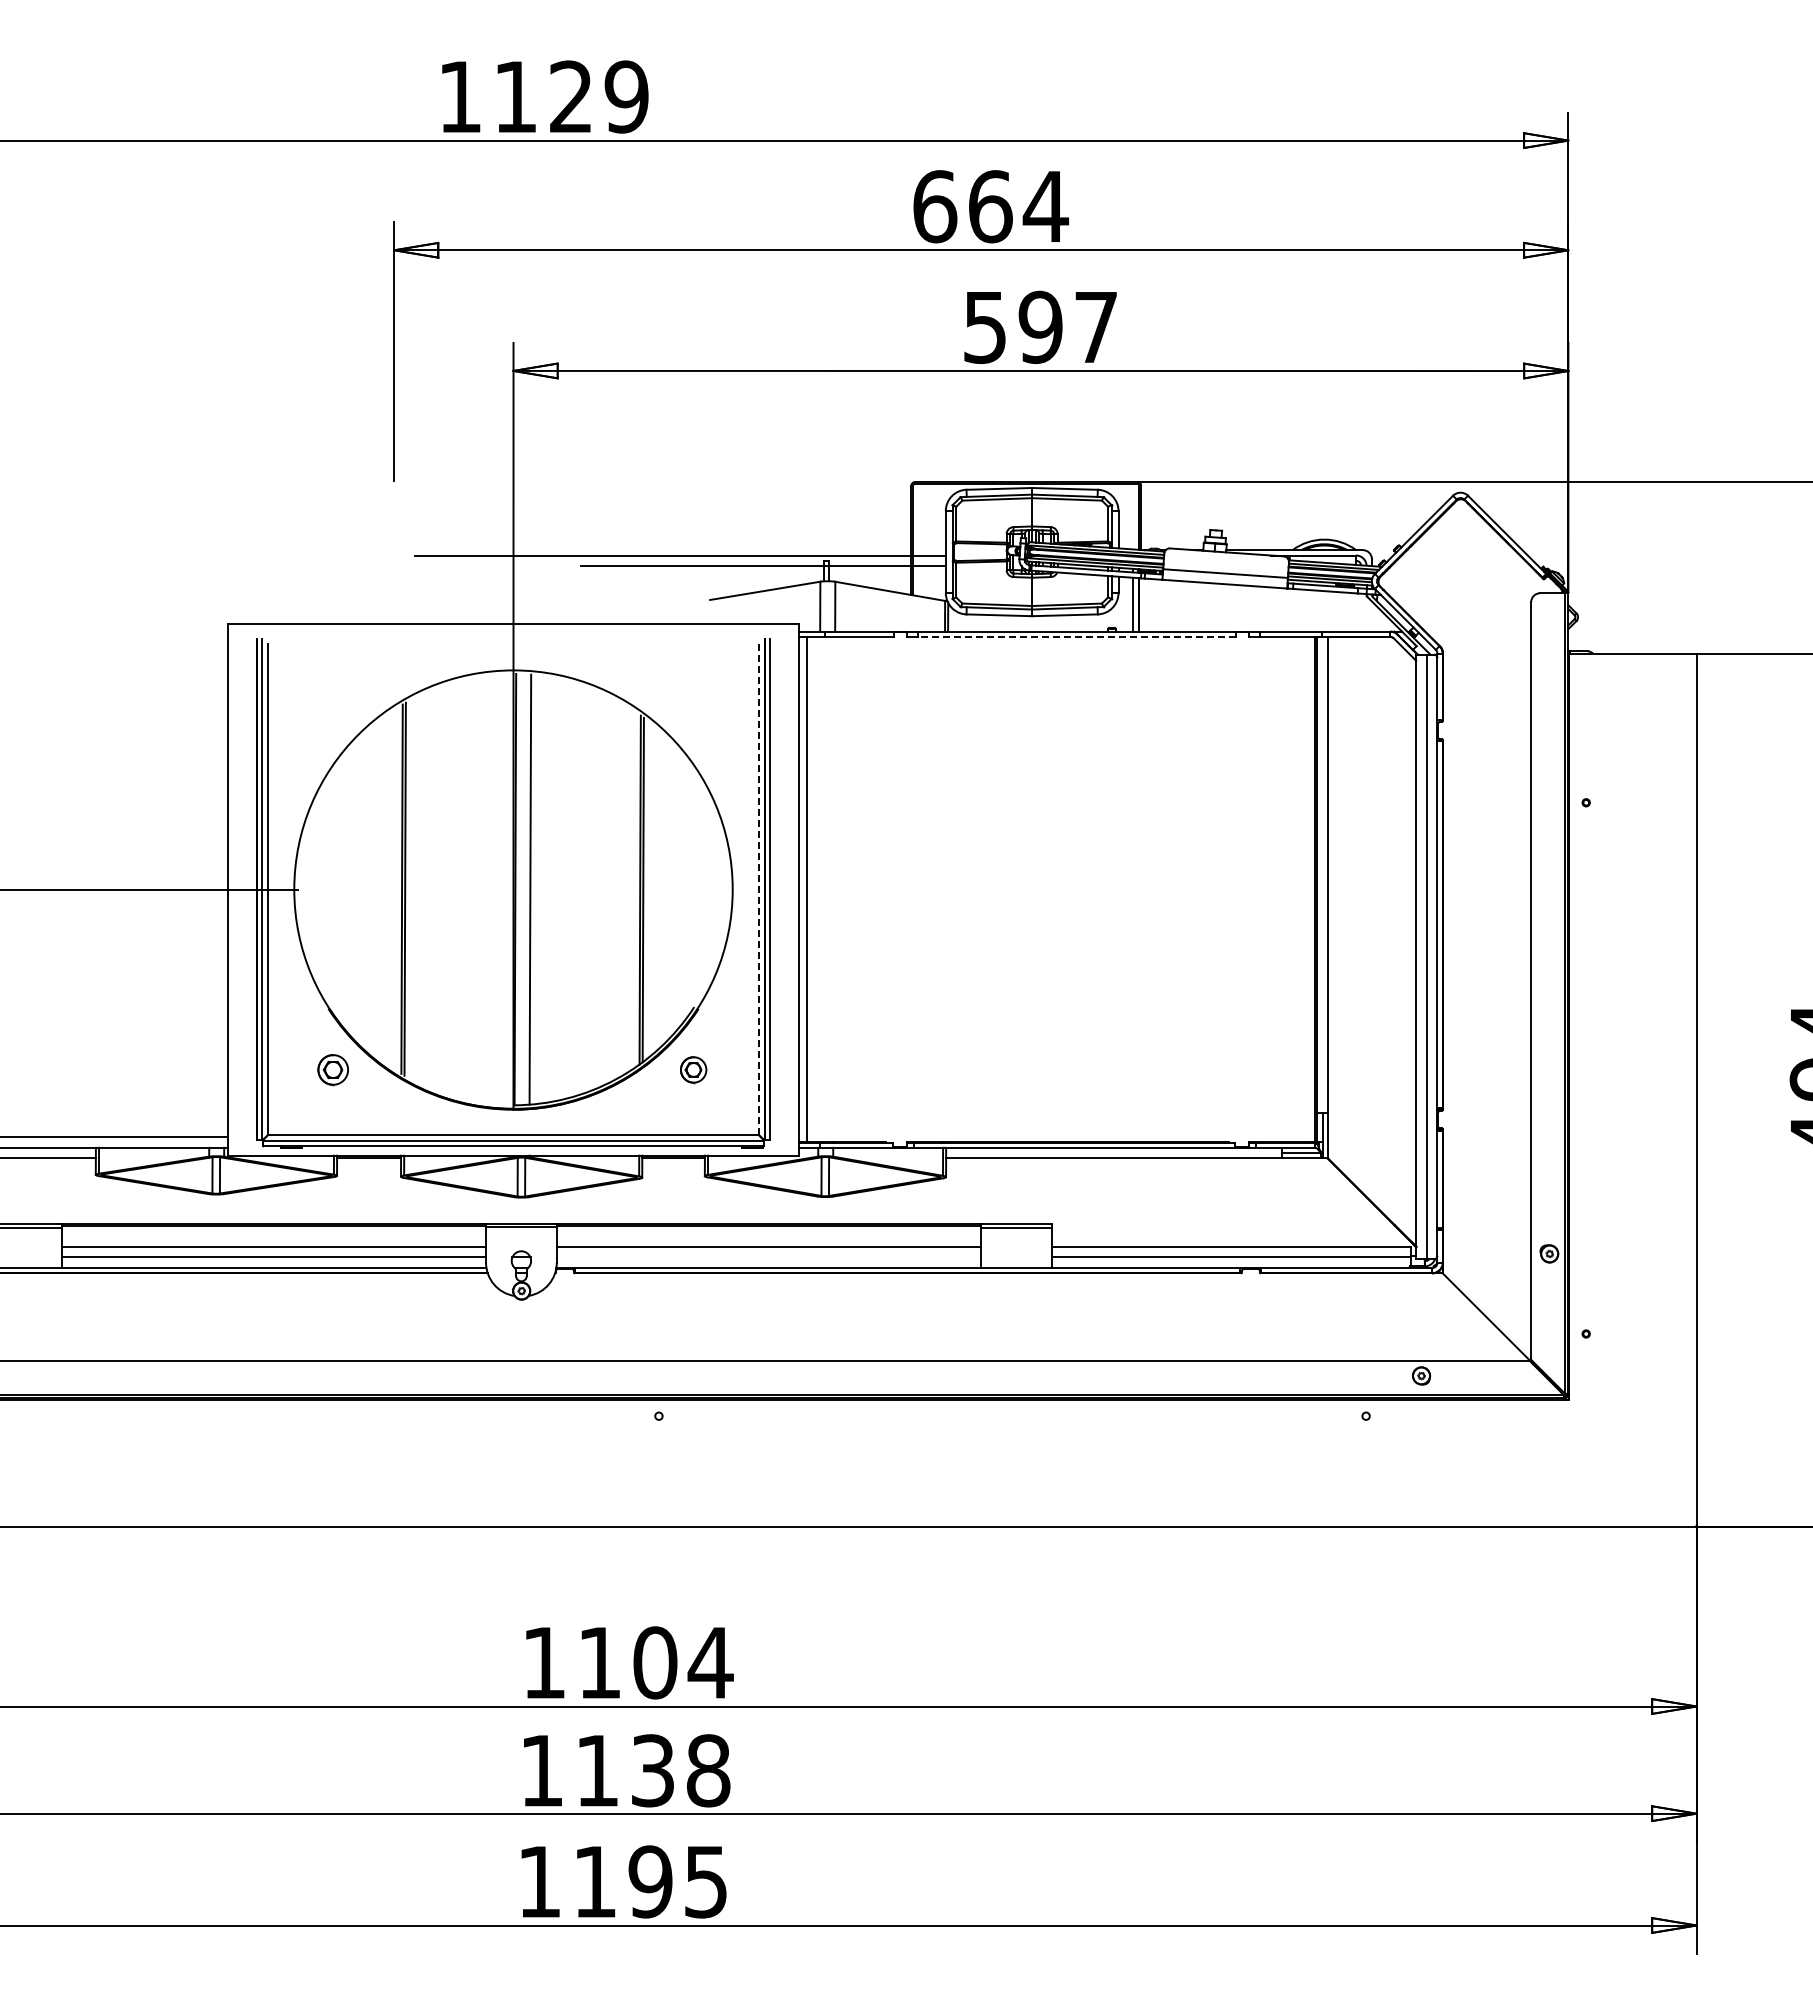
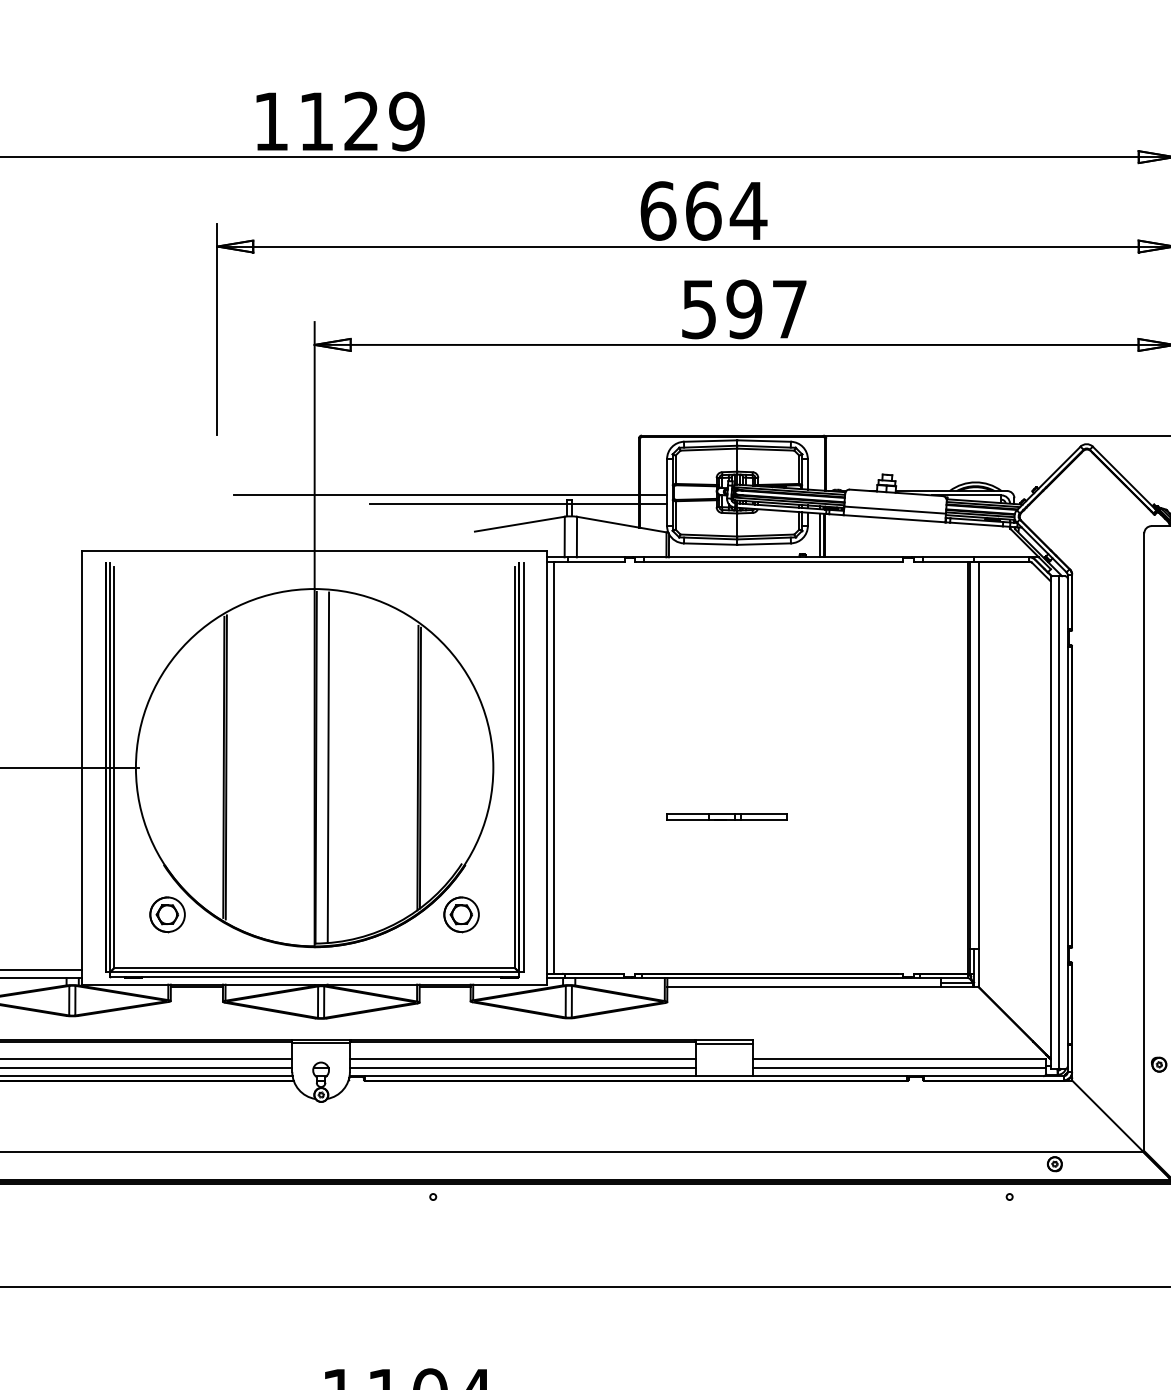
line: (1076, 636) -> (773, 561), dashed -> solid
line: (759, 889) -> (515, 767), dashed -> solid
part: (1019, 949) -> (727, 816), added
part: (333, 1069) -> (167, 914), size x1.43
part: (693, 1069) -> (461, 914), size x1.67
line: (768, 1257) -> (522, 1067), added

